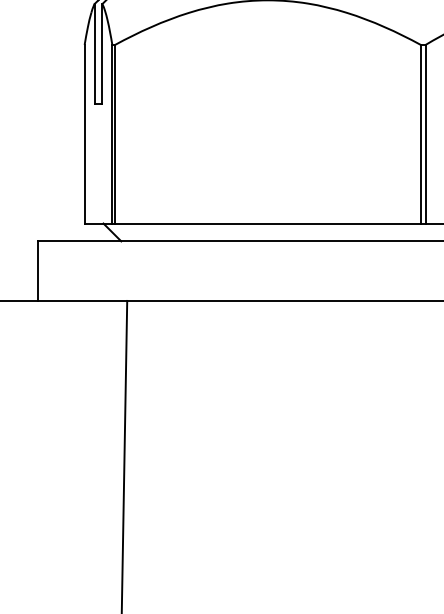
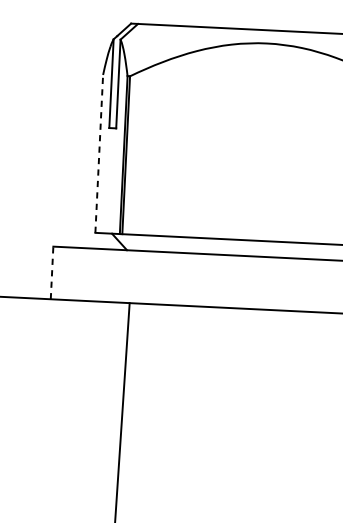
line: (84, 133) -> (99, 153), solid -> dashed
line: (37, 271) -> (51, 273), solid -> dashed

